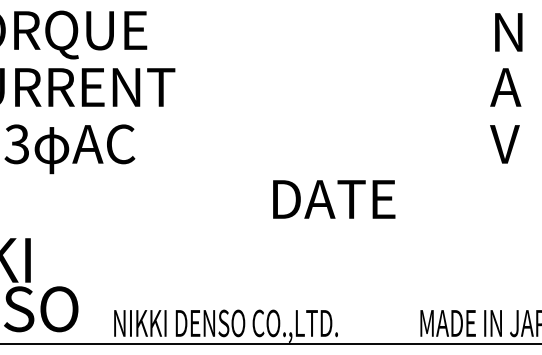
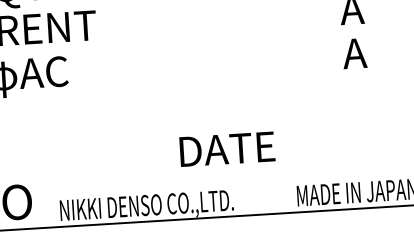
text: (505, 144) -> (354, 53), V -> A
text: (334, 199) -> (227, 149), moved

